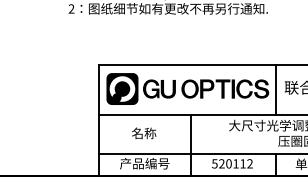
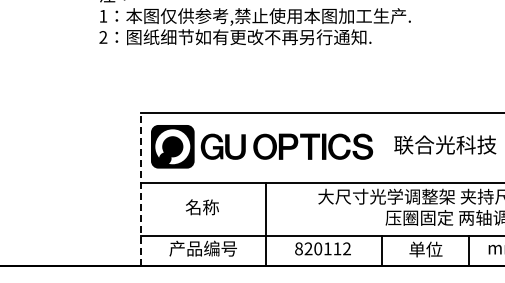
line: (276, 89) -> (382, 147), removed
line: (98, 120) -> (140, 189), solid -> dashed
text: (214, 163) -> (298, 248), 520112 -> 820112

